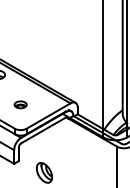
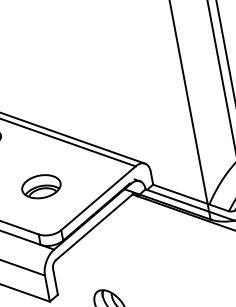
part: (20, 104) -> (40, 186), size x1.67

